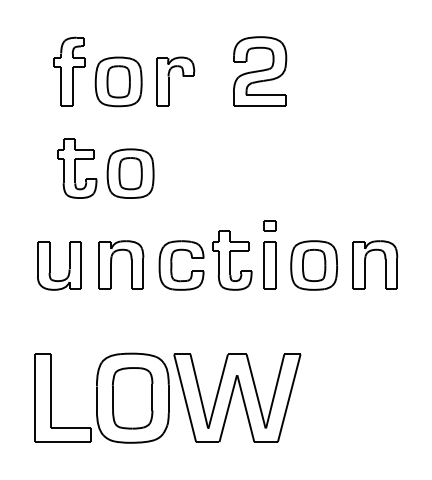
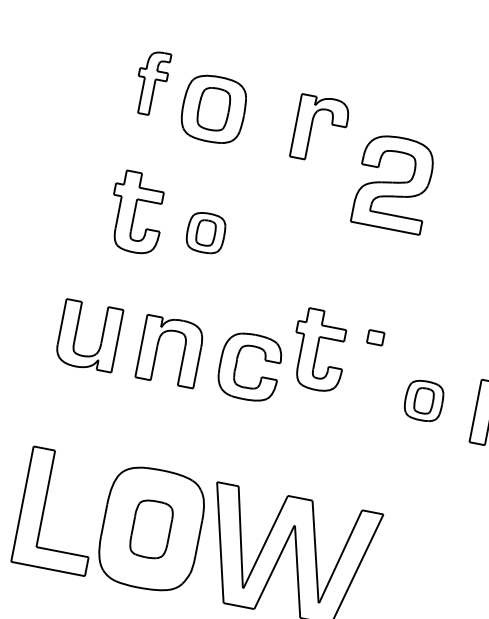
part: (69, 71) -> (151, 82), size x0.7
part: (260, 71) -> (394, 183), moved
part: (175, 81) -> (320, 129), moved
part: (130, 173) -> (205, 232), size x0.6
part: (232, 260) -> (319, 350), moved
part: (269, 265) -> (365, 389), removed
part: (313, 265) -> (423, 400), size x0.6
part: (132, 398) -> (151, 529), size x0.7

